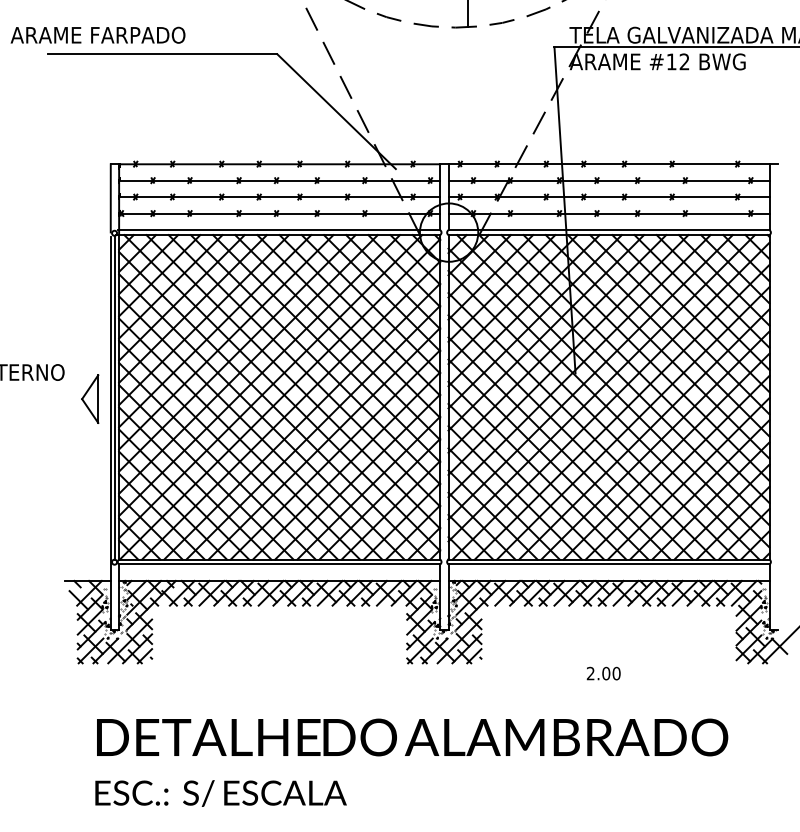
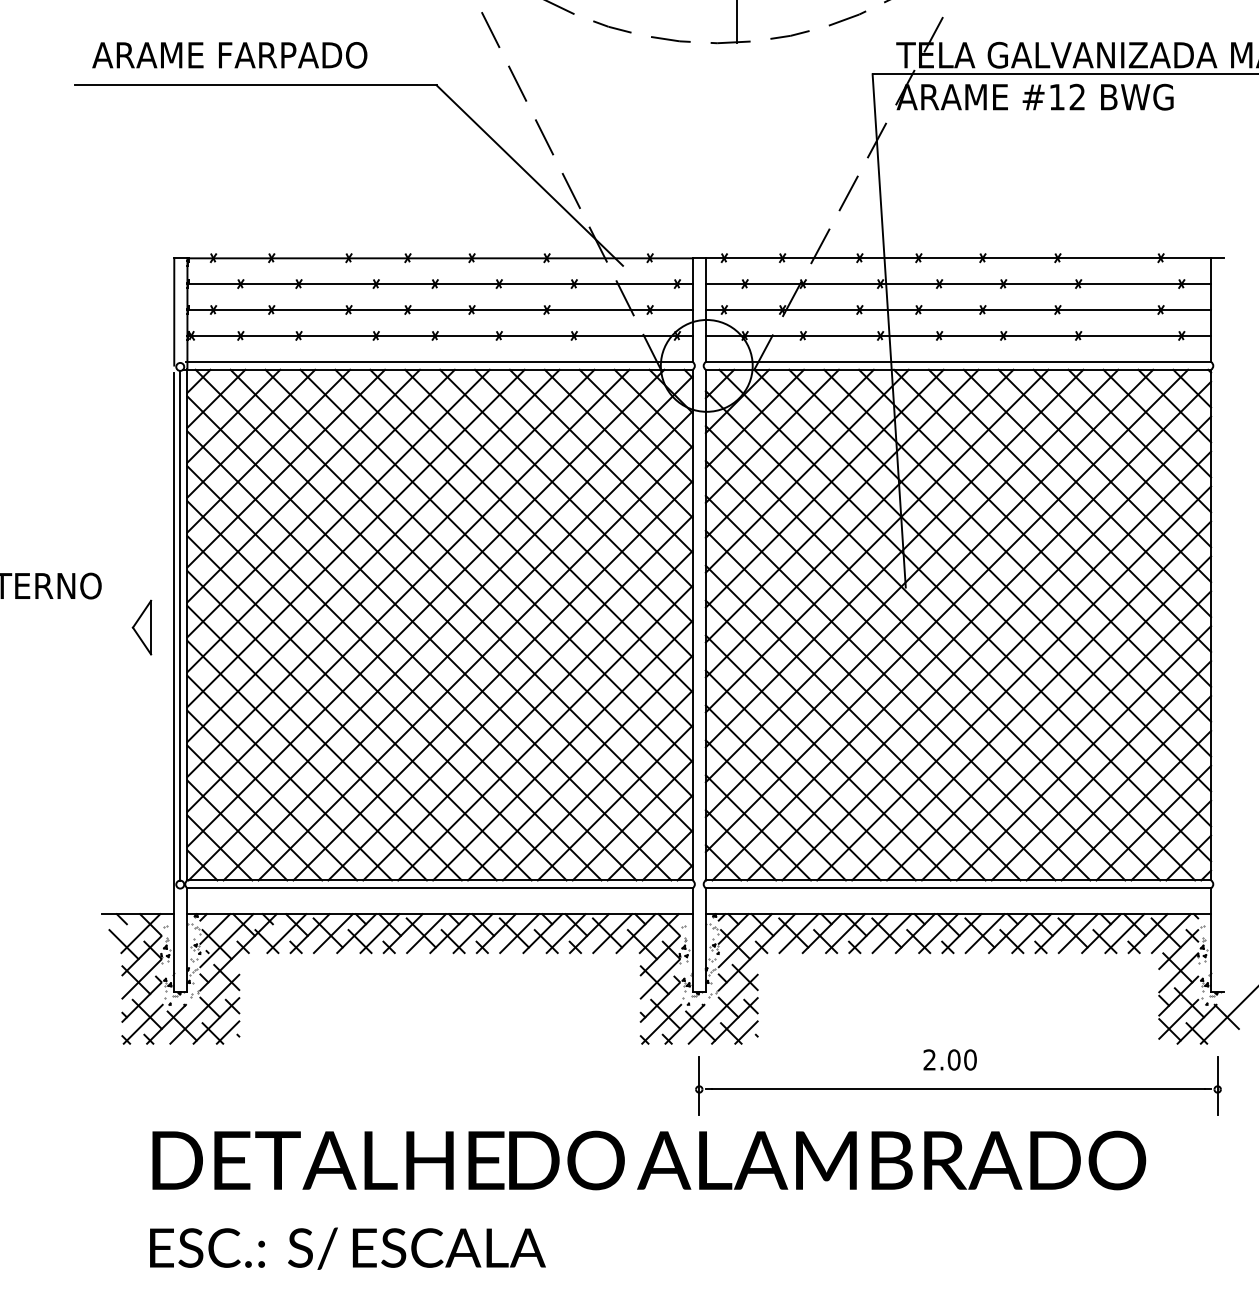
text: (97, 34) -> (228, 54), moved
part: (90, 398) -> (142, 626), size x0.71
part: (608, 690) -> (957, 1086), added

